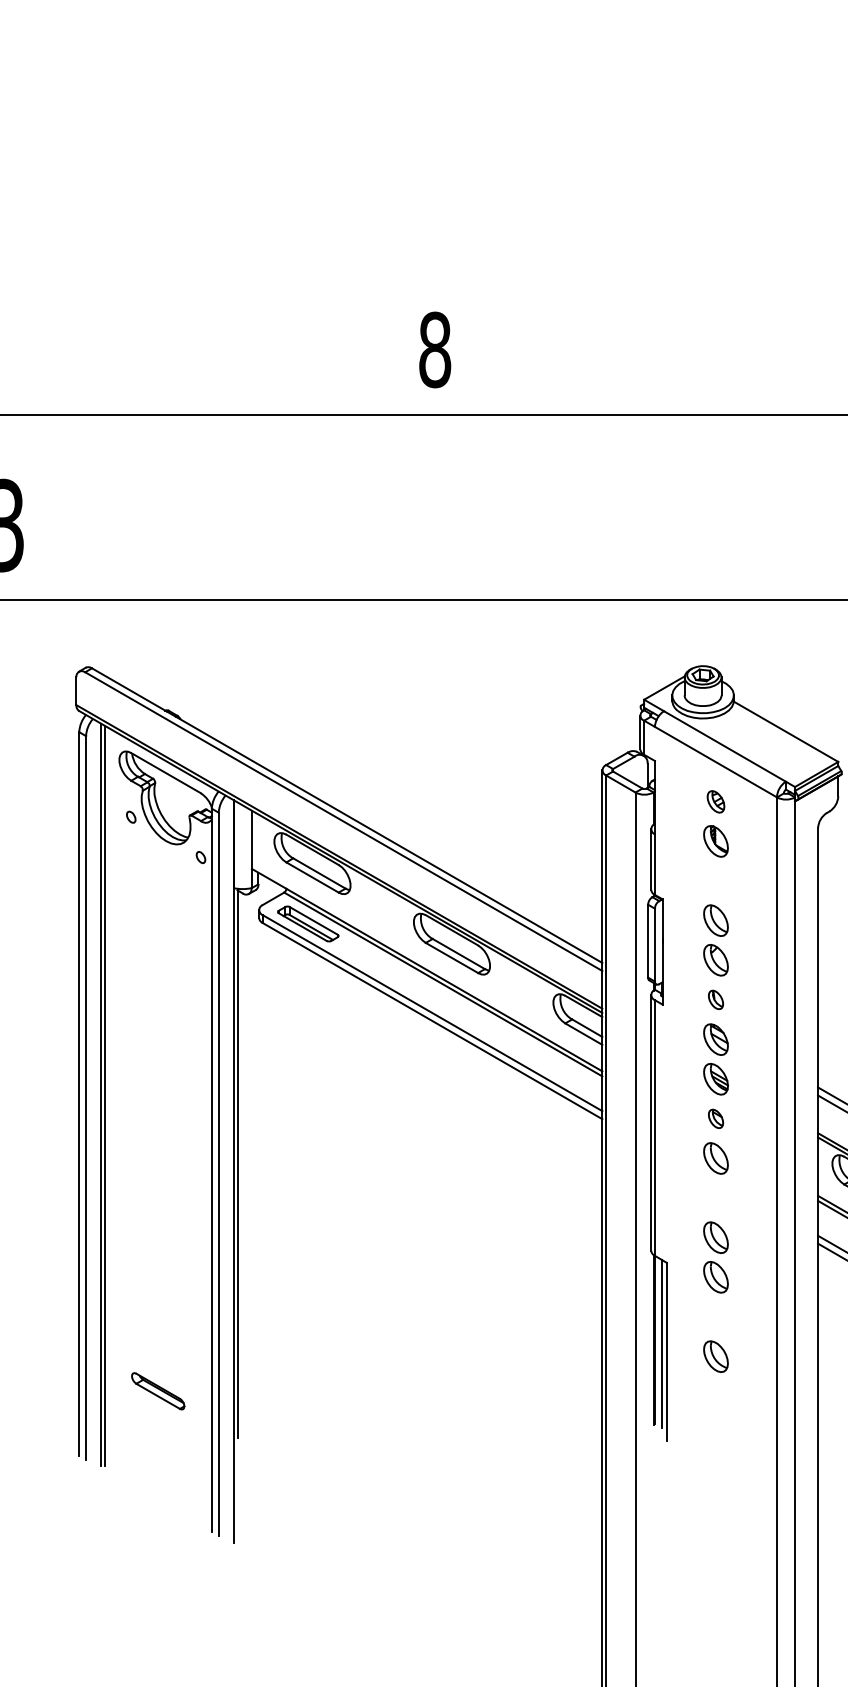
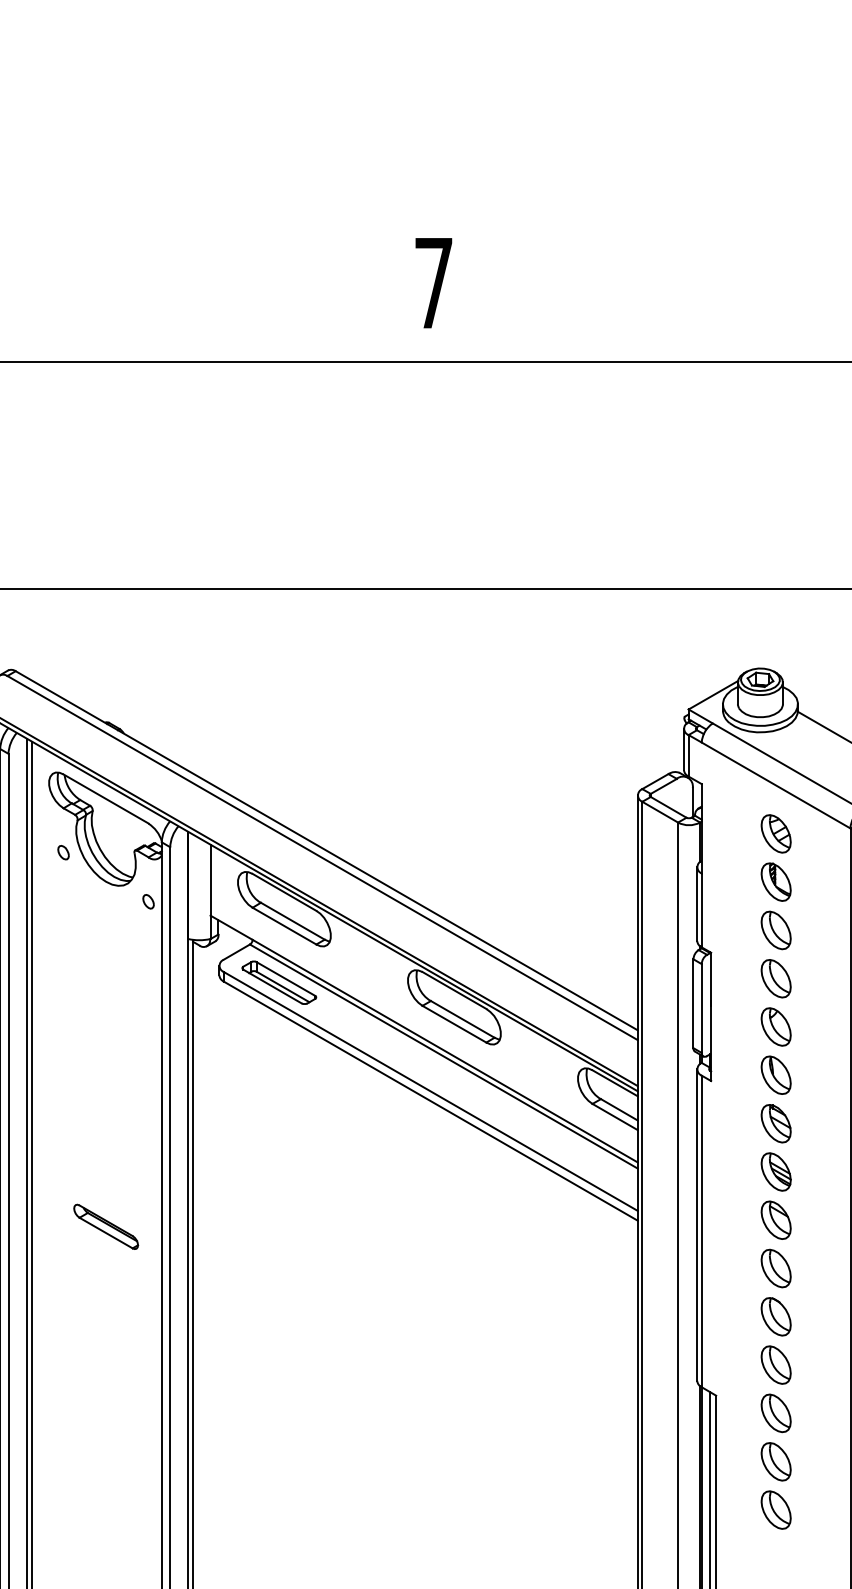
text: (435, 349) -> (434, 282), 8 -> 7
part: (715, 801) -> (775, 833), size x1.43
part: (715, 880) -> (775, 929), added
part: (715, 999) -> (775, 1074), size x1.67
part: (715, 1118) -> (775, 1219), size x1.67
part: (715, 1197) -> (775, 1316), added
part: (715, 1316) -> (775, 1461), added
part: (158, 1391) -> (106, 1227), moved

